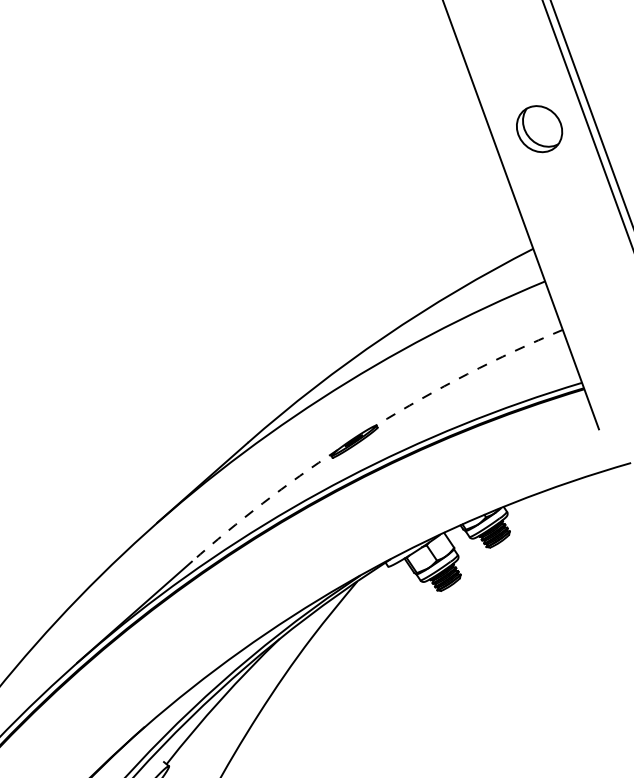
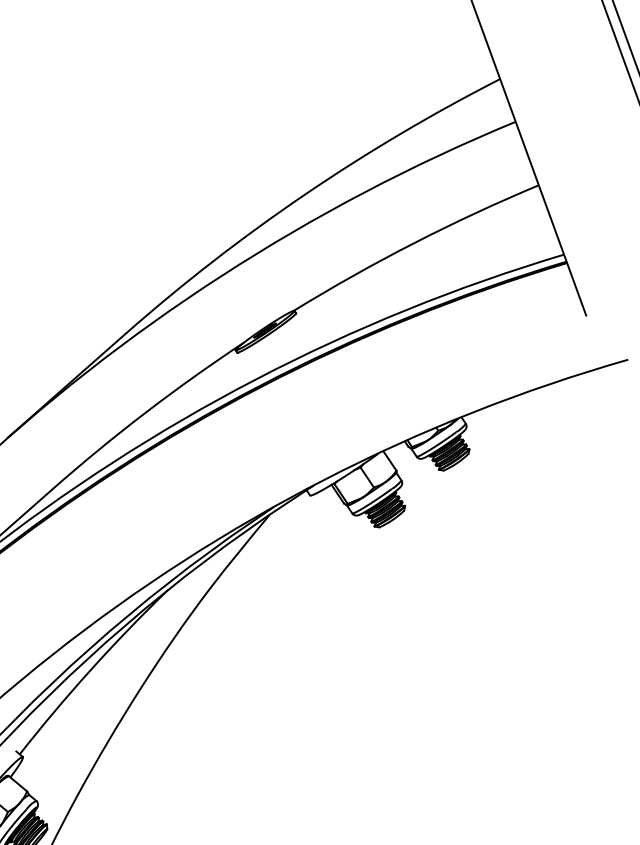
arc: (467, 374) -> (413, 243), dashed -> solid
arc: (262, 503) -> (145, 412), dashed -> solid

